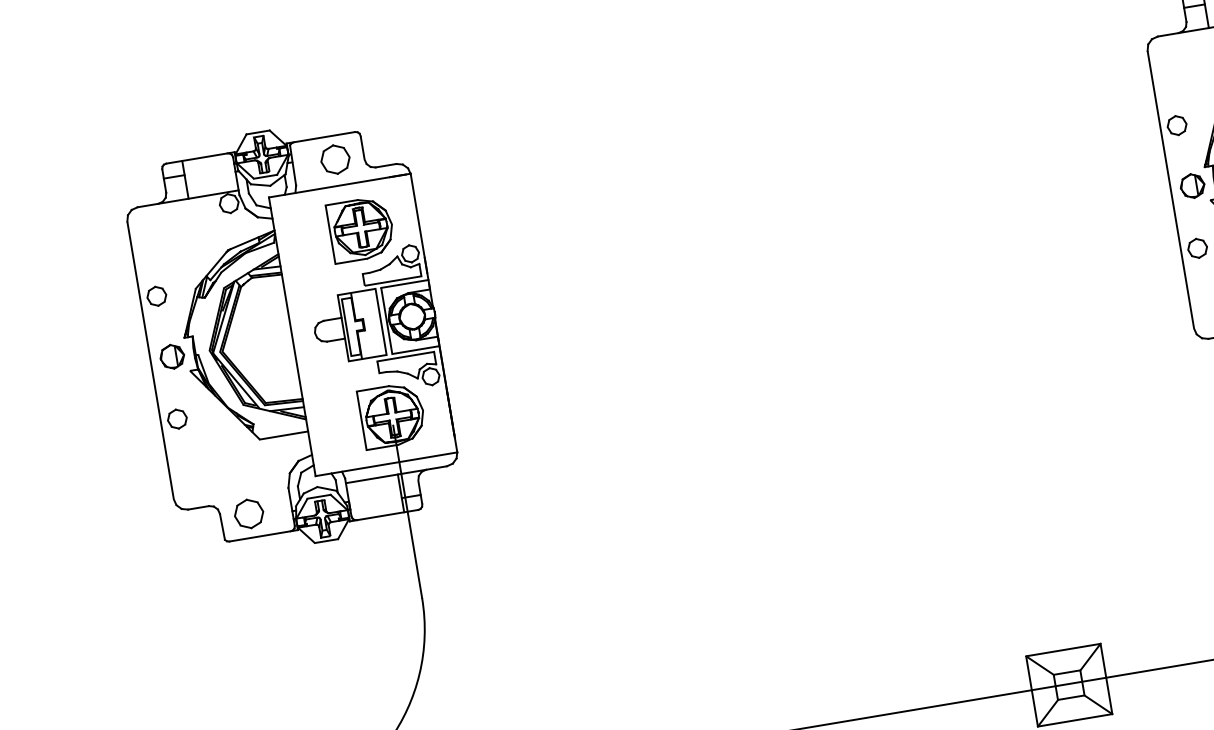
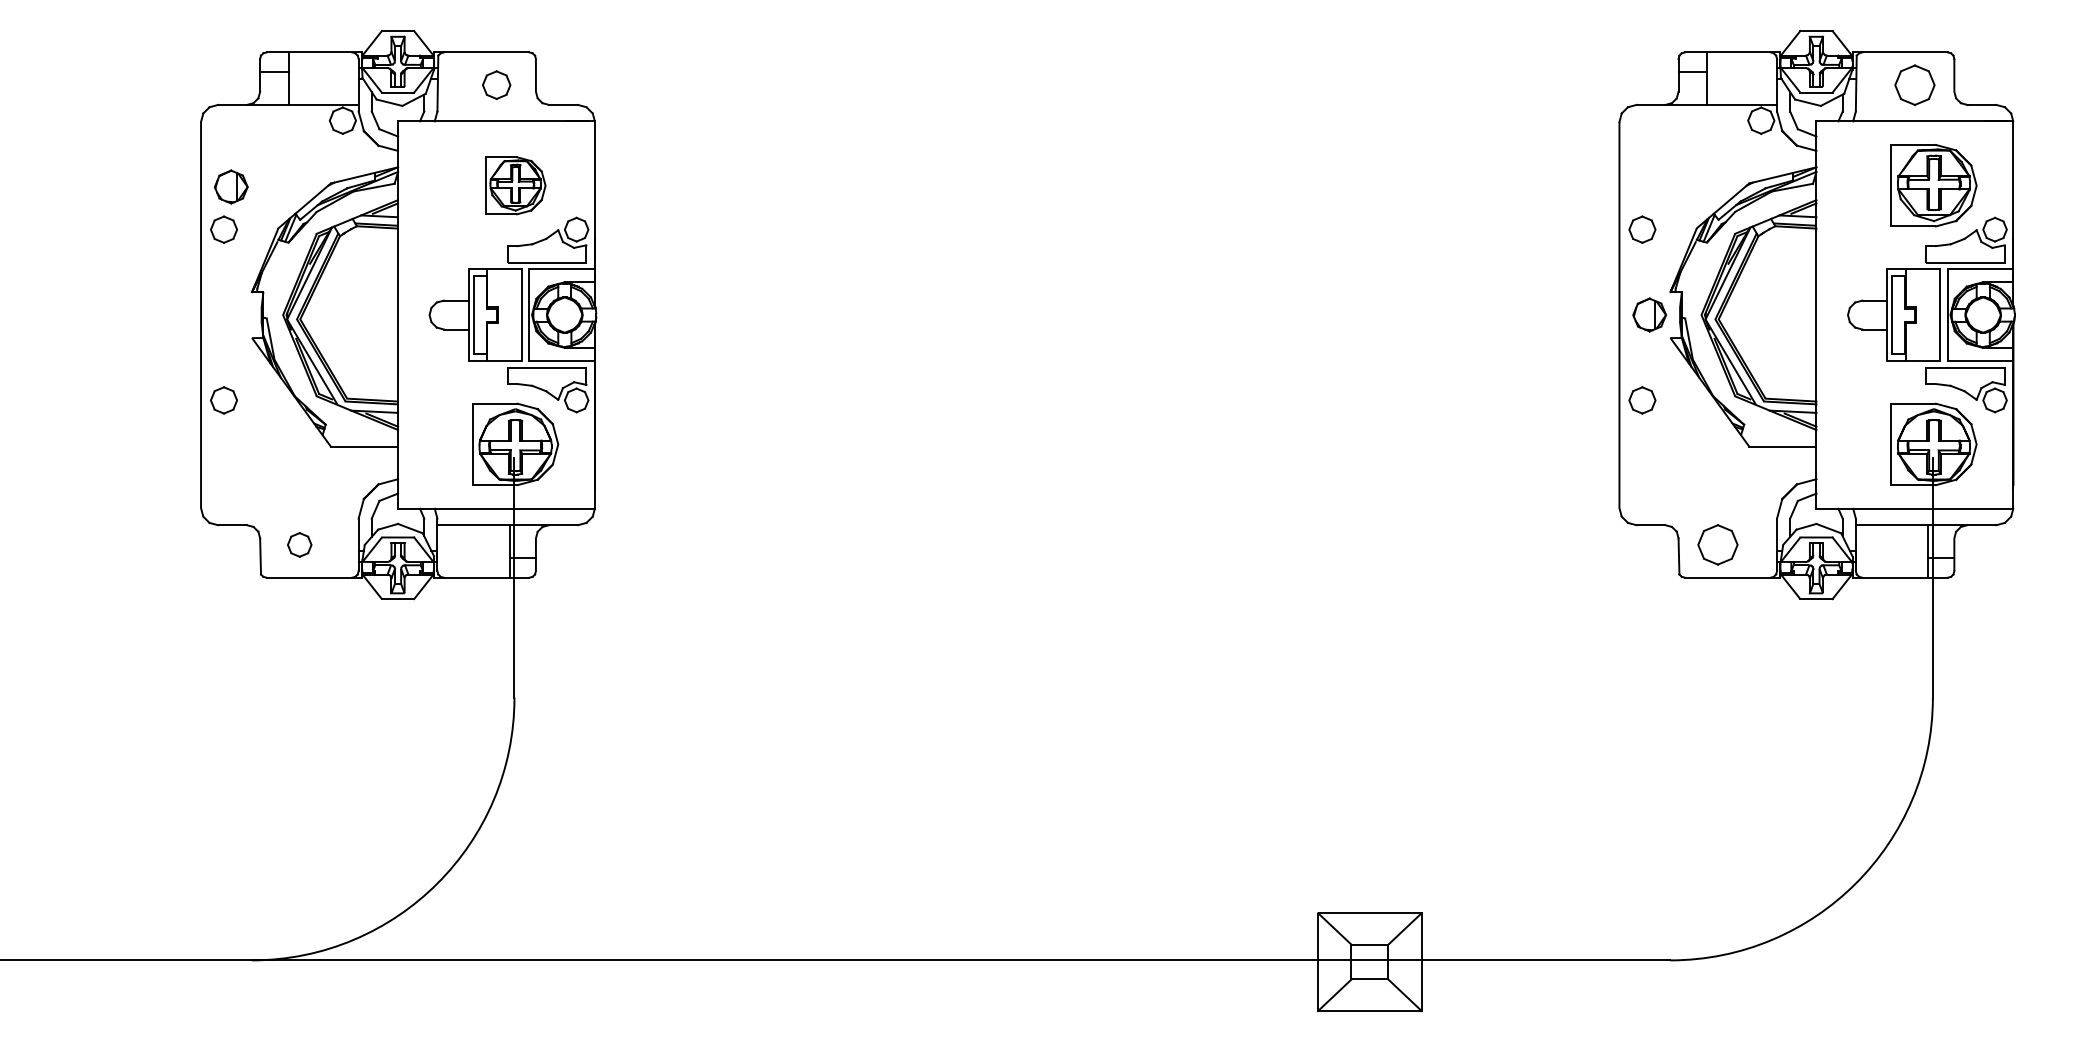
part: (335, 159) -> (496, 84), size x0.7
part: (361, 229) -> (515, 185), size x0.7
part: (172, 356) -> (231, 186), moved
part: (249, 513) -> (299, 544), size x0.6

